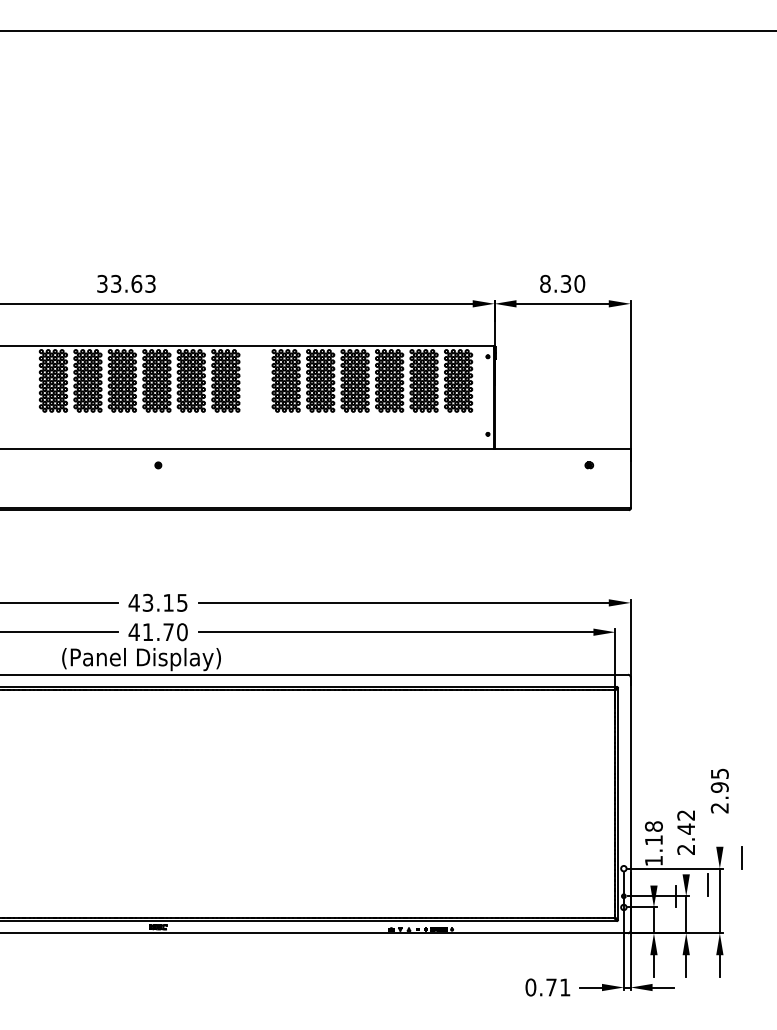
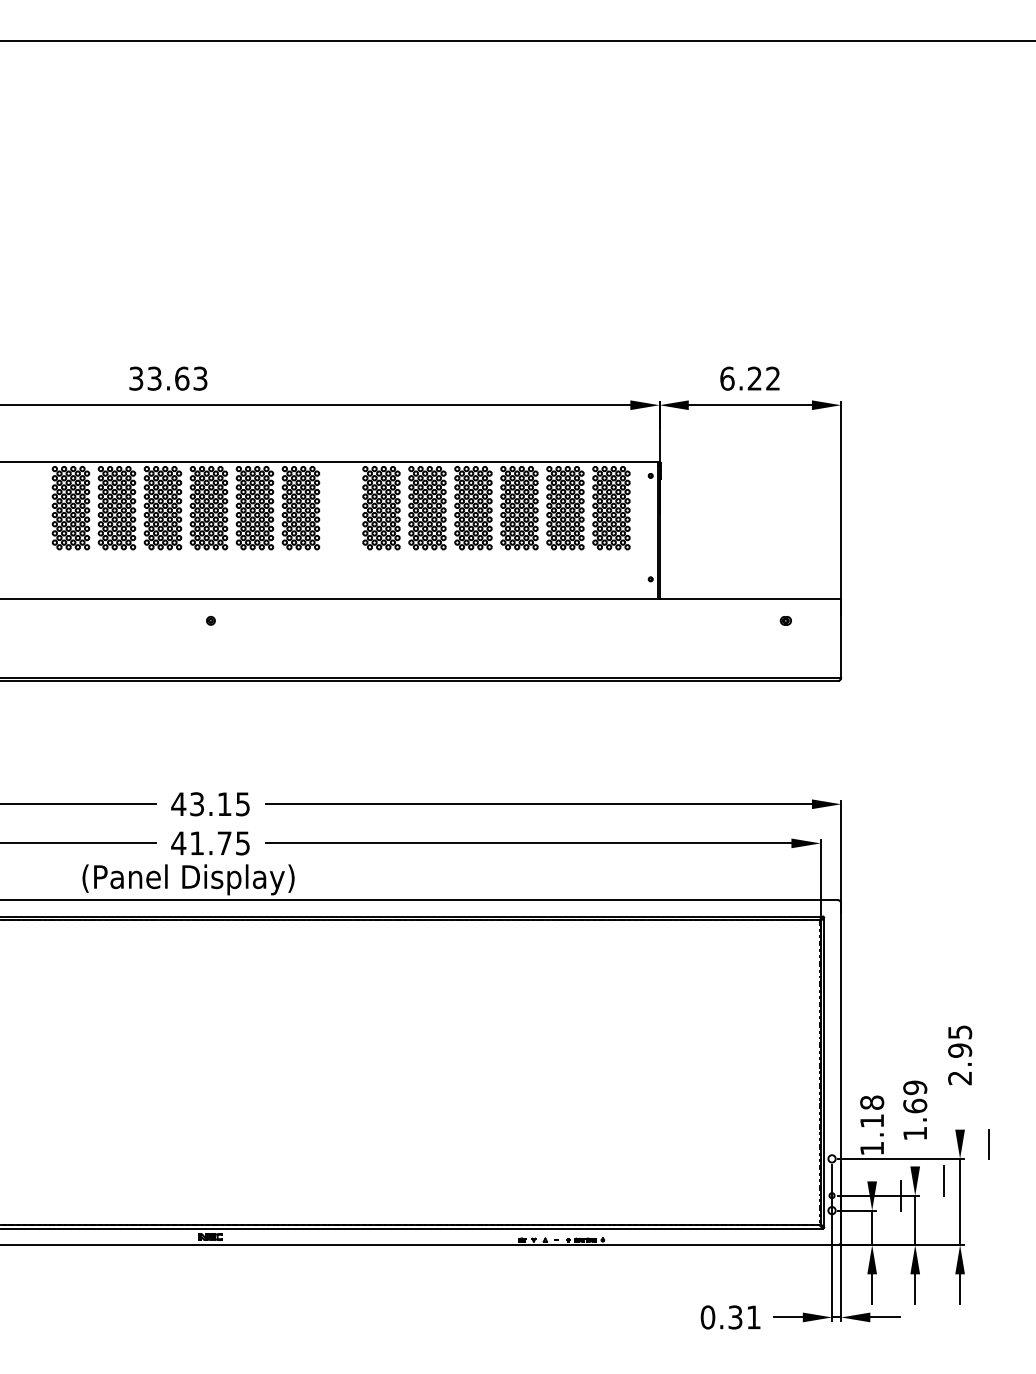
text: (562, 283) -> (750, 378), 8.30 -> 6.22
text: (182, 632) -> (242, 843), 41.70 -> 41.75
text: (686, 832) -> (915, 1110), 2.42 -> 1.69
text: (551, 987) -> (735, 1317), 0.71 -> 0.31

